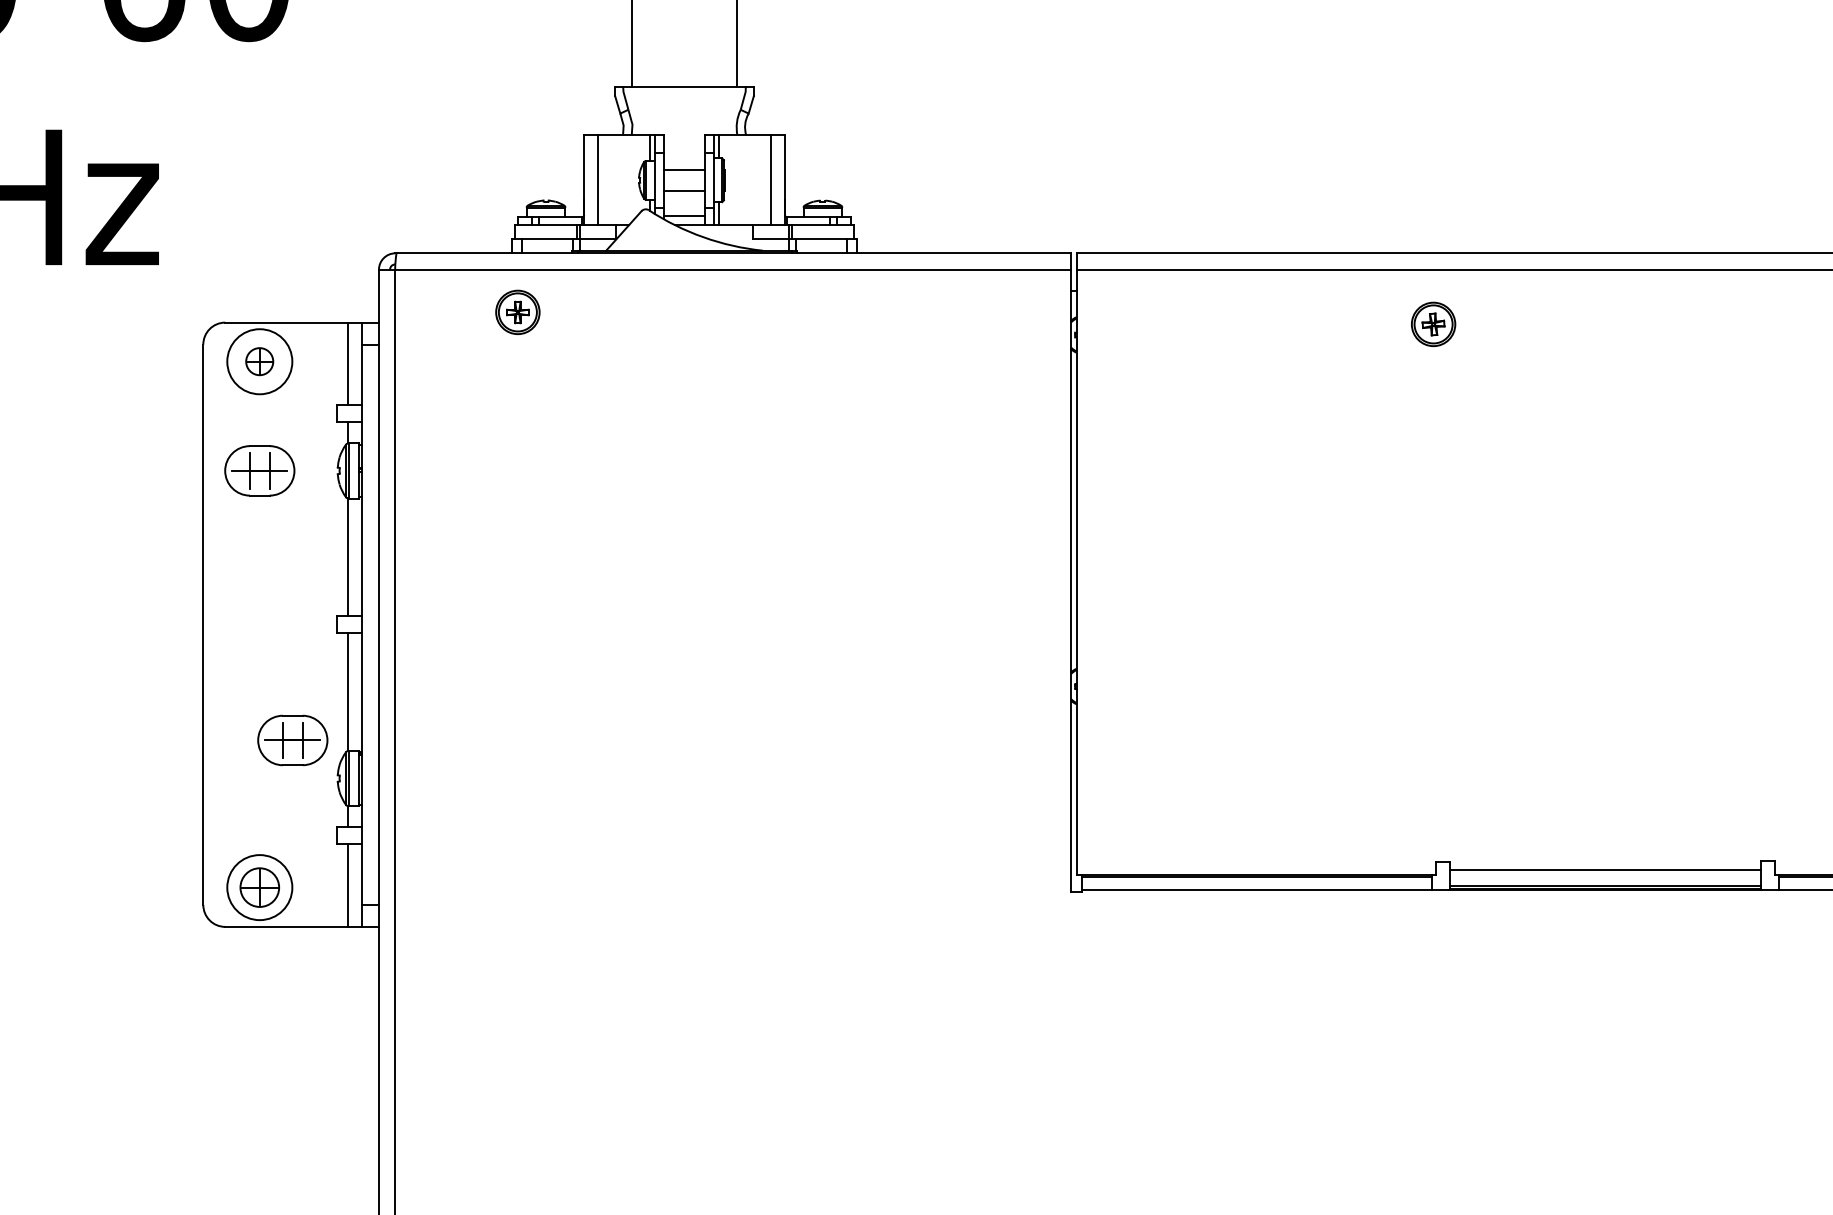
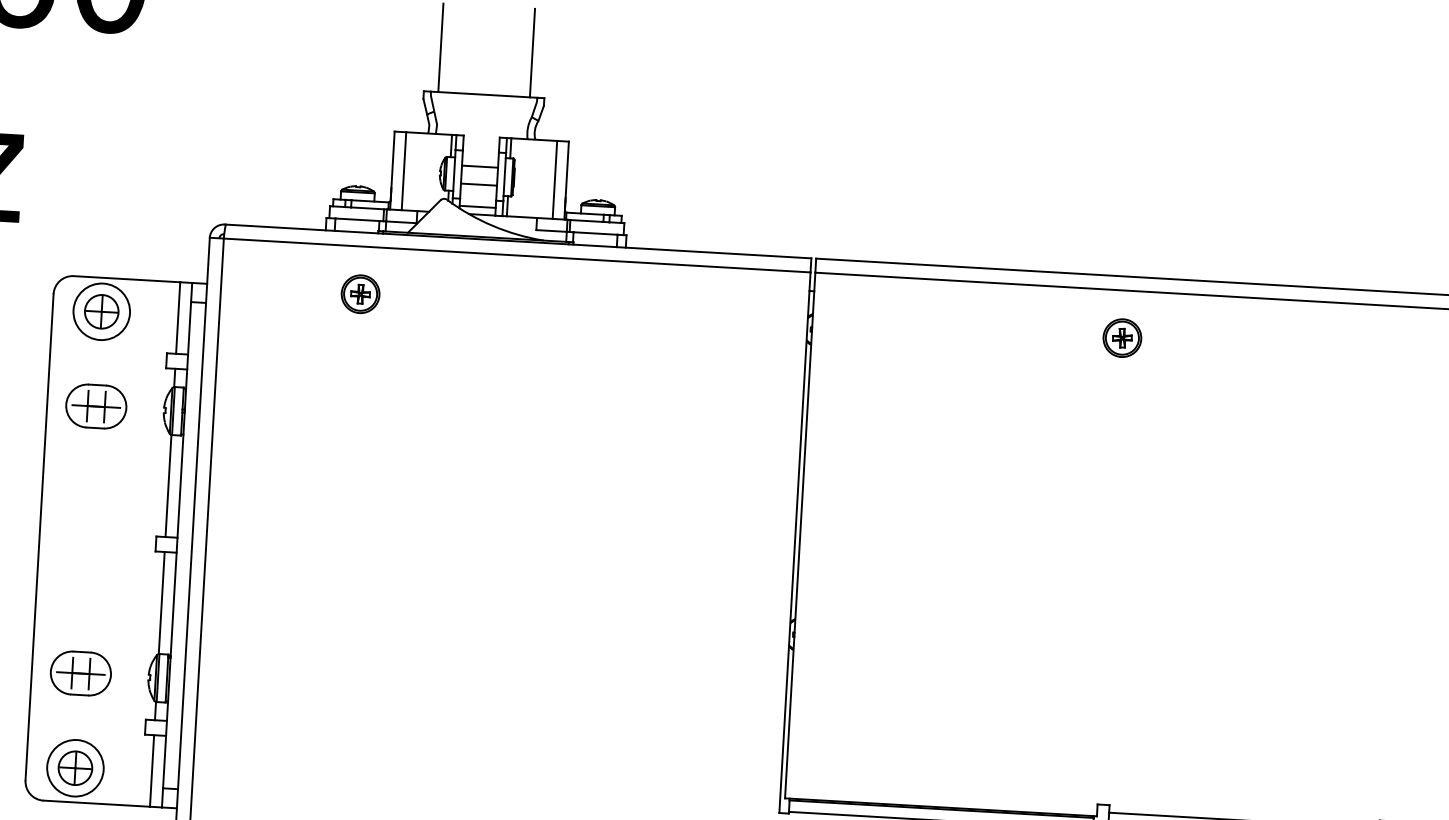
part: (517, 311) -> (360, 293), moved
part: (259, 361) -> (101, 311), size x1.43
part: (292, 740) -> (80, 673), moved

